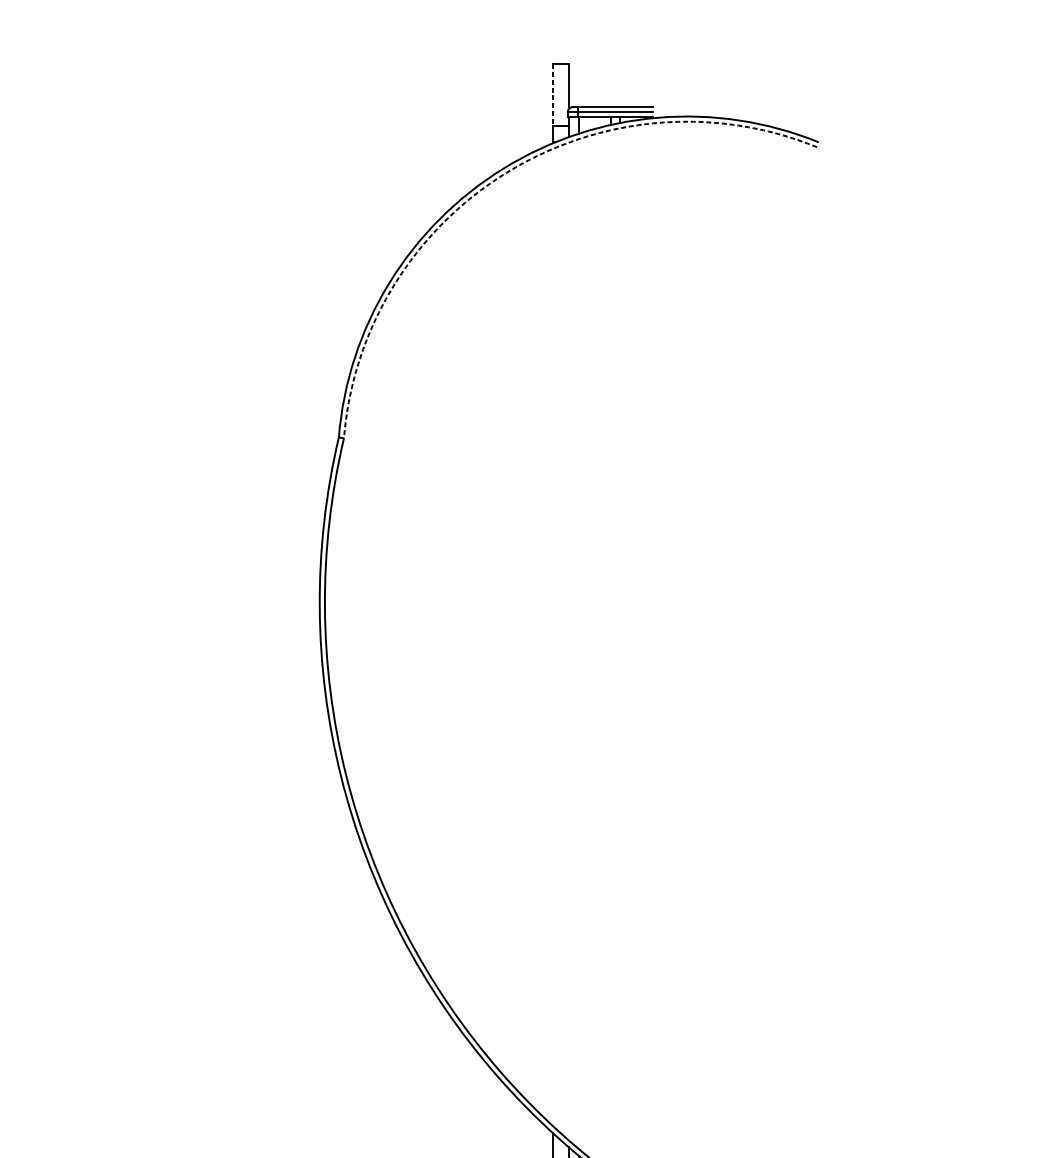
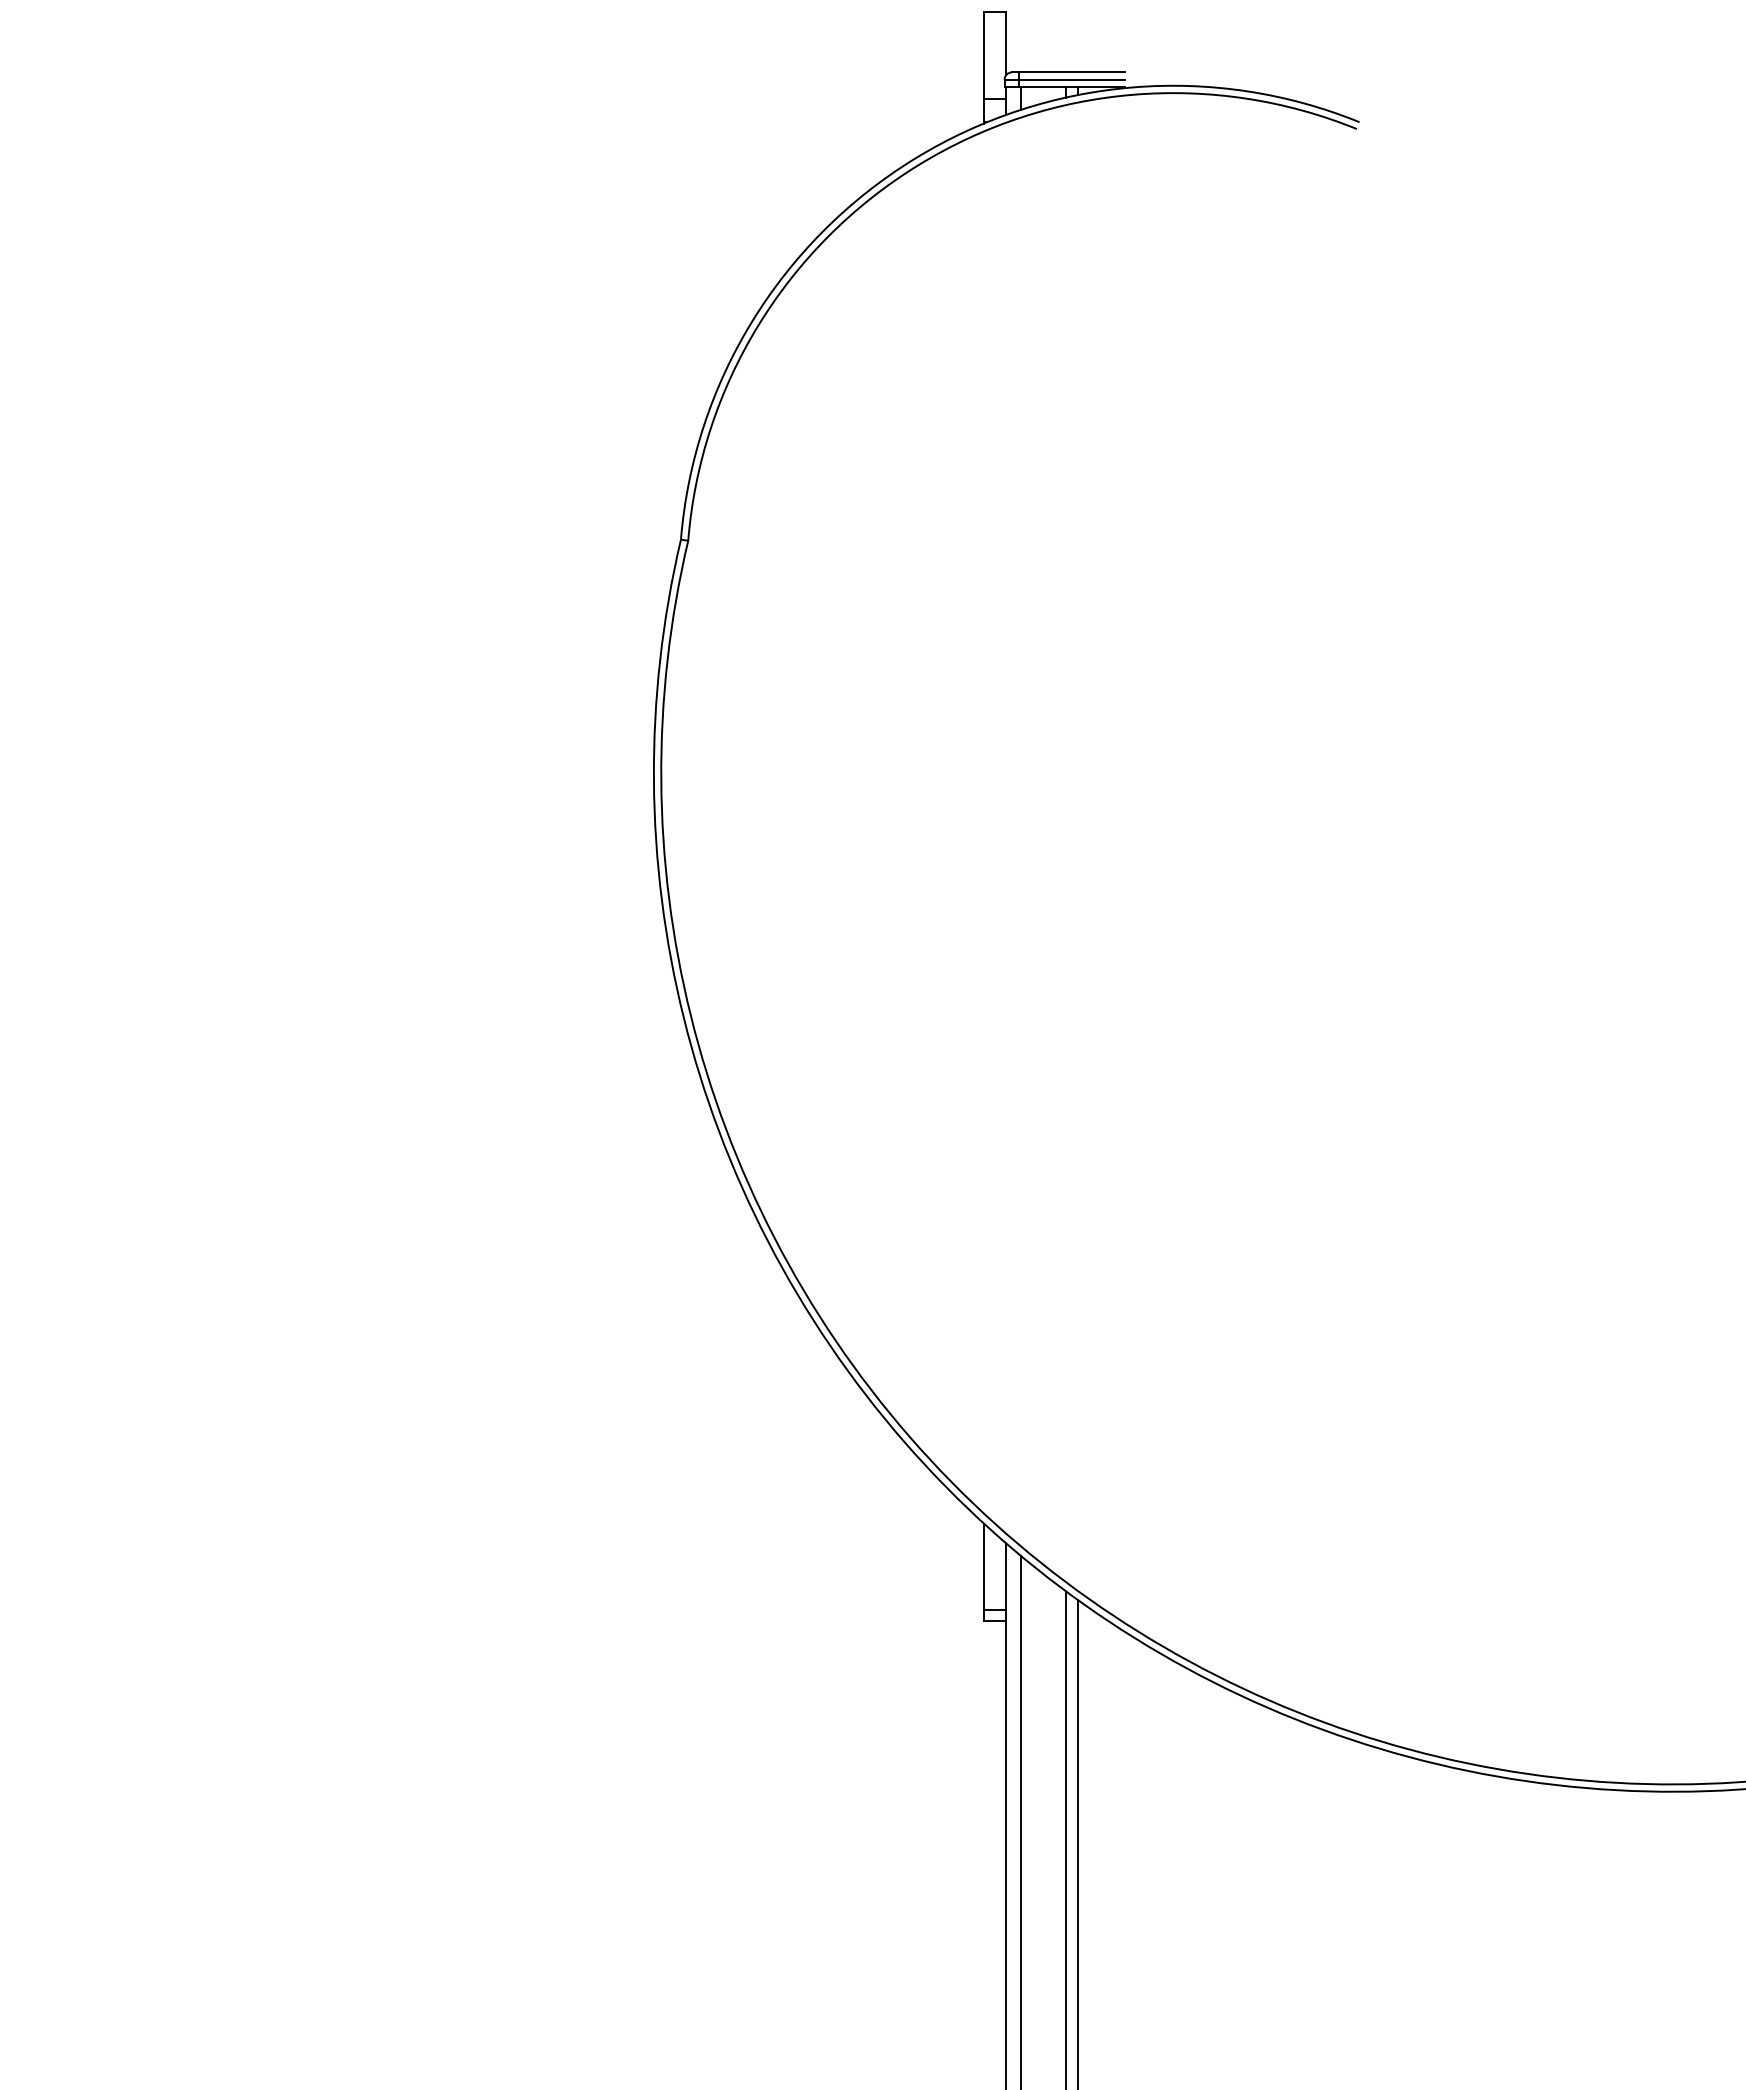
line: (553, 95) -> (984, 55), dashed -> solid
arc: (506, 172) -> (918, 165), dashed -> solid

